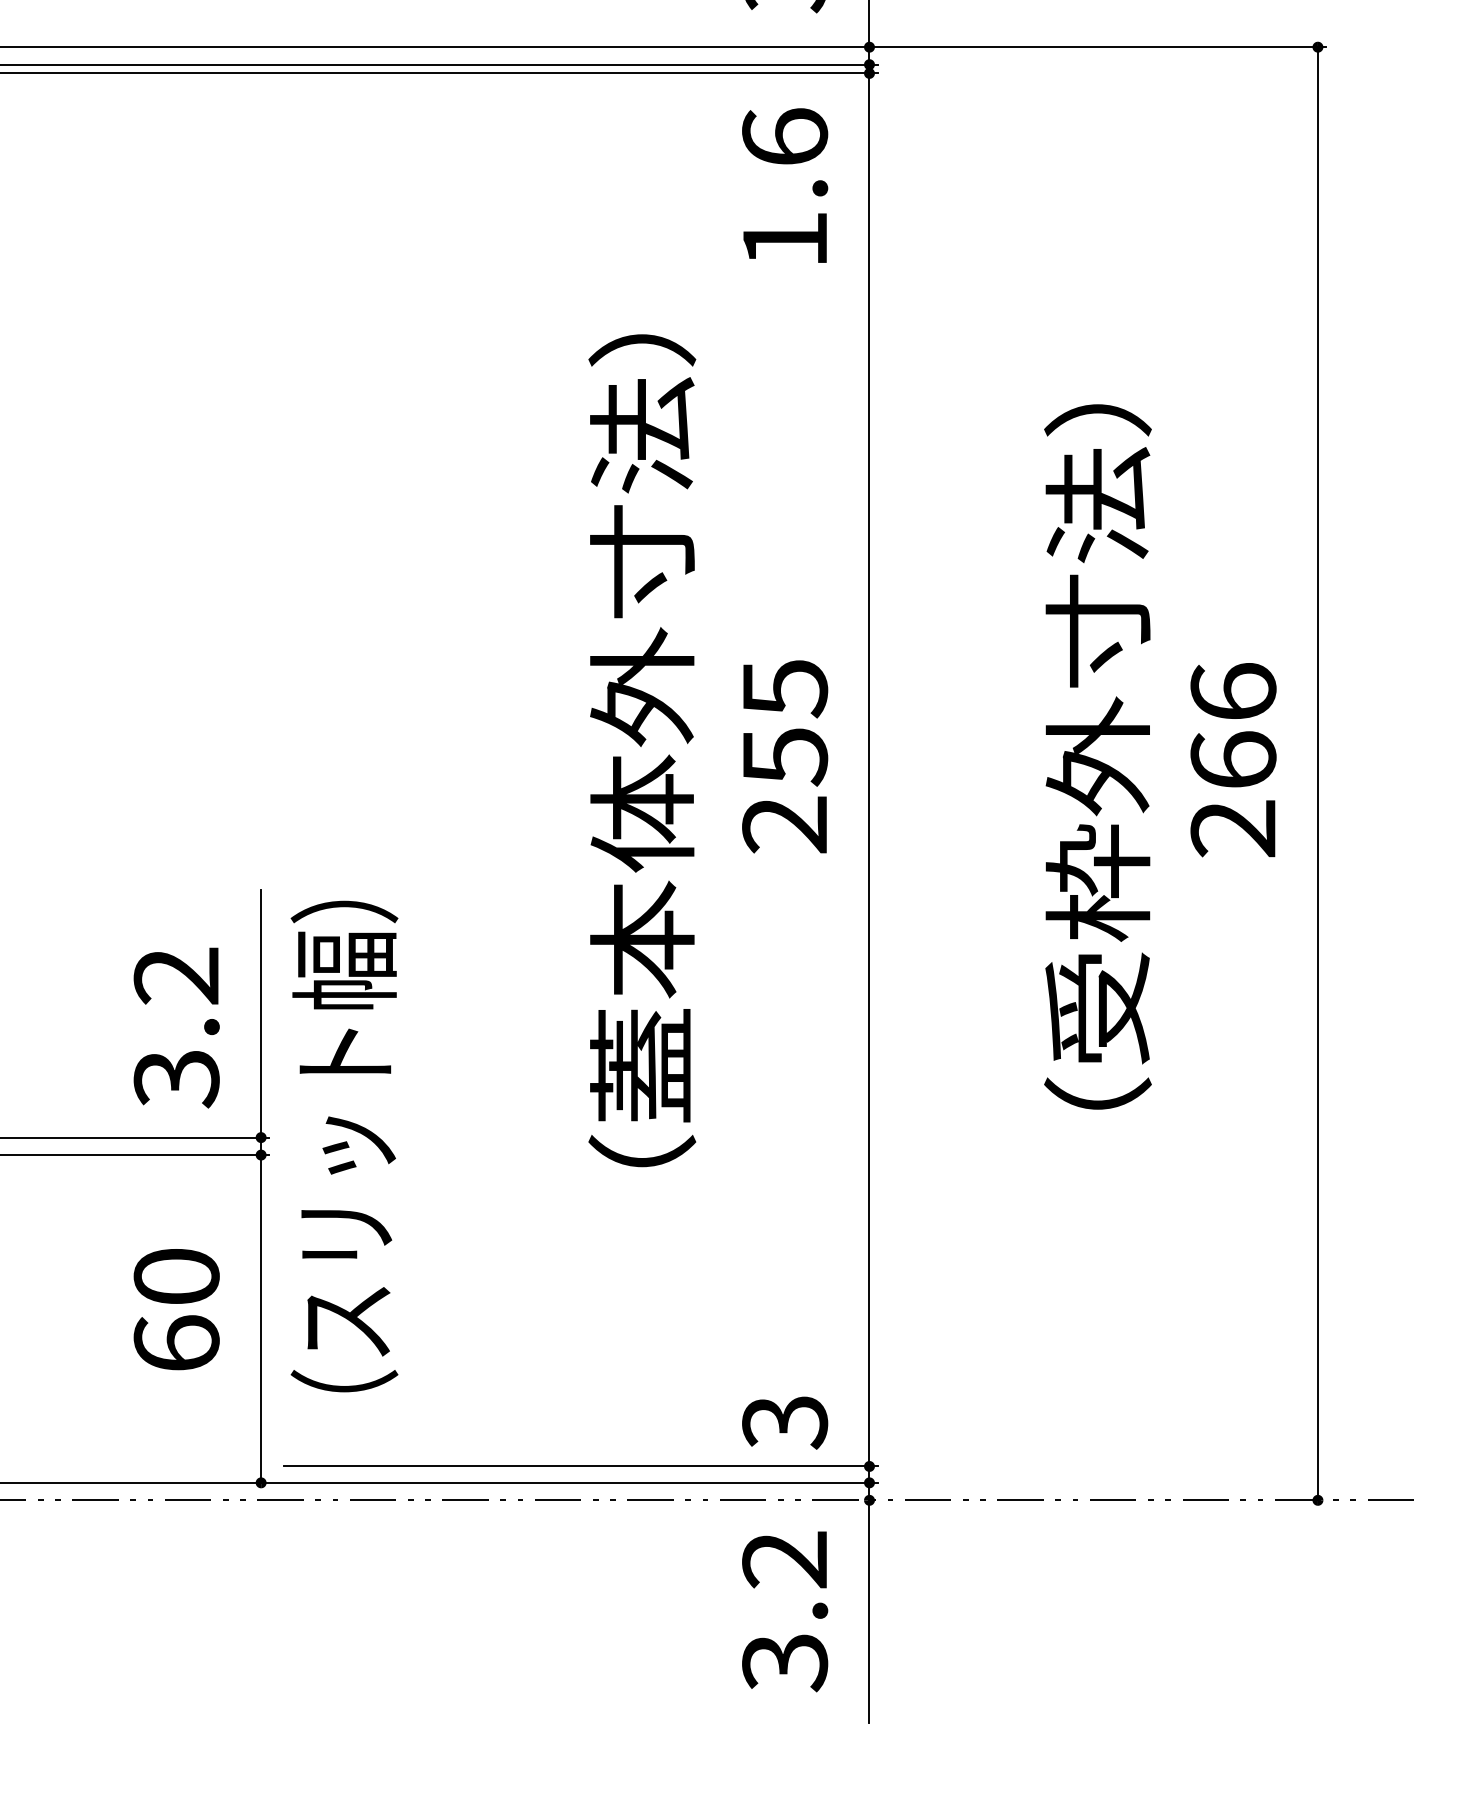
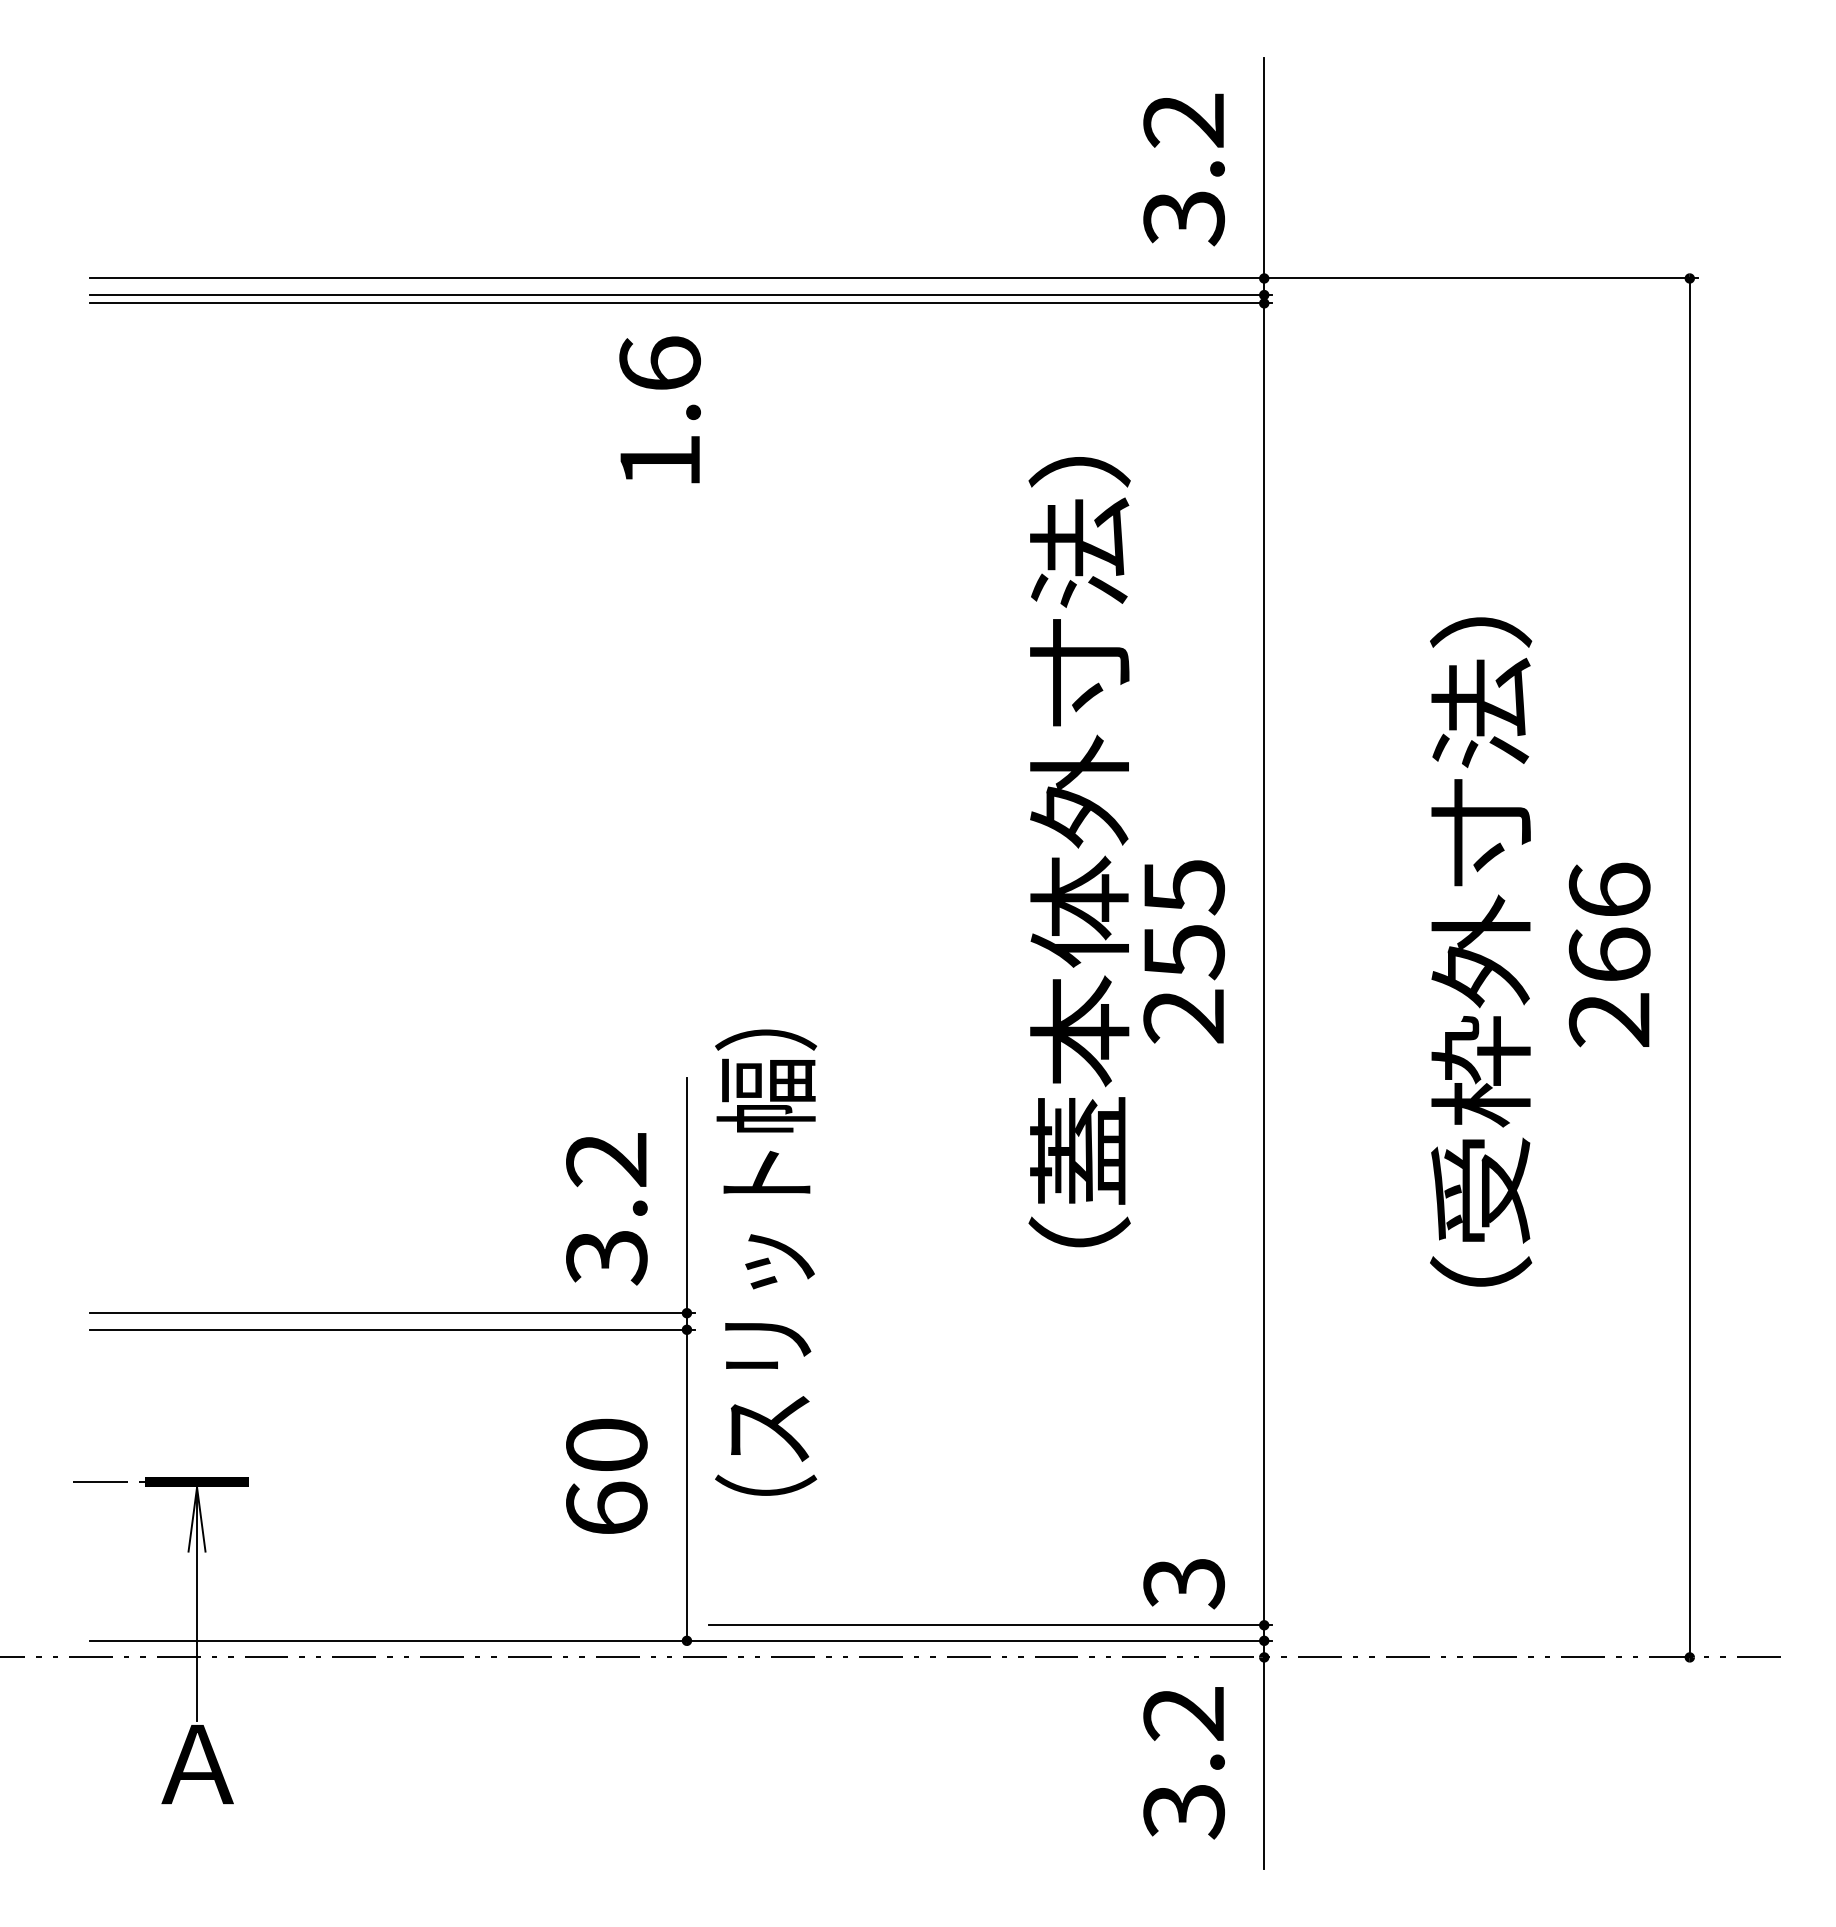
text: (784, 185) -> (659, 409), moved
text: (642, 751) -> (1079, 852), moved
text: (344, 1146) -> (766, 1262), moved

